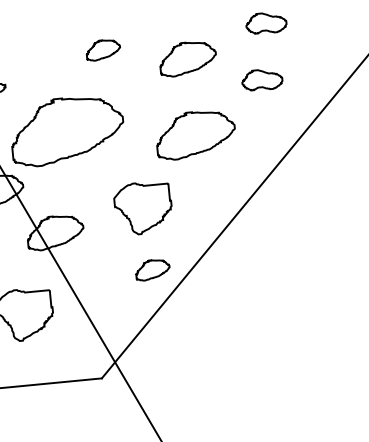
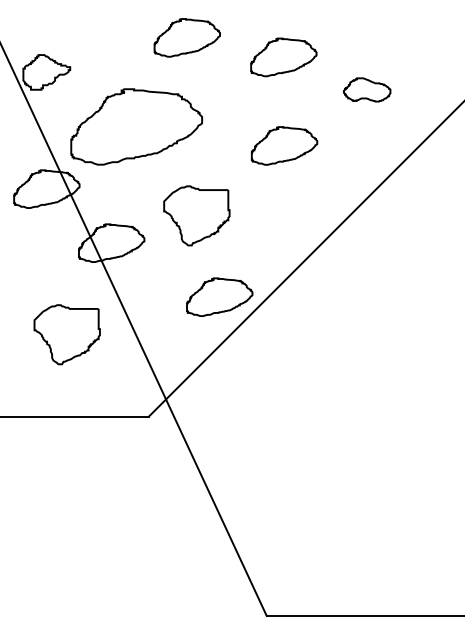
part: (266, 22) -> (378, 24), removed
part: (102, 49) -> (186, 37), size x1.67
part: (195, 134) -> (284, 145), size x0.71
part: (143, 207) -> (196, 215), moved
part: (152, 269) -> (219, 296), size x1.67

